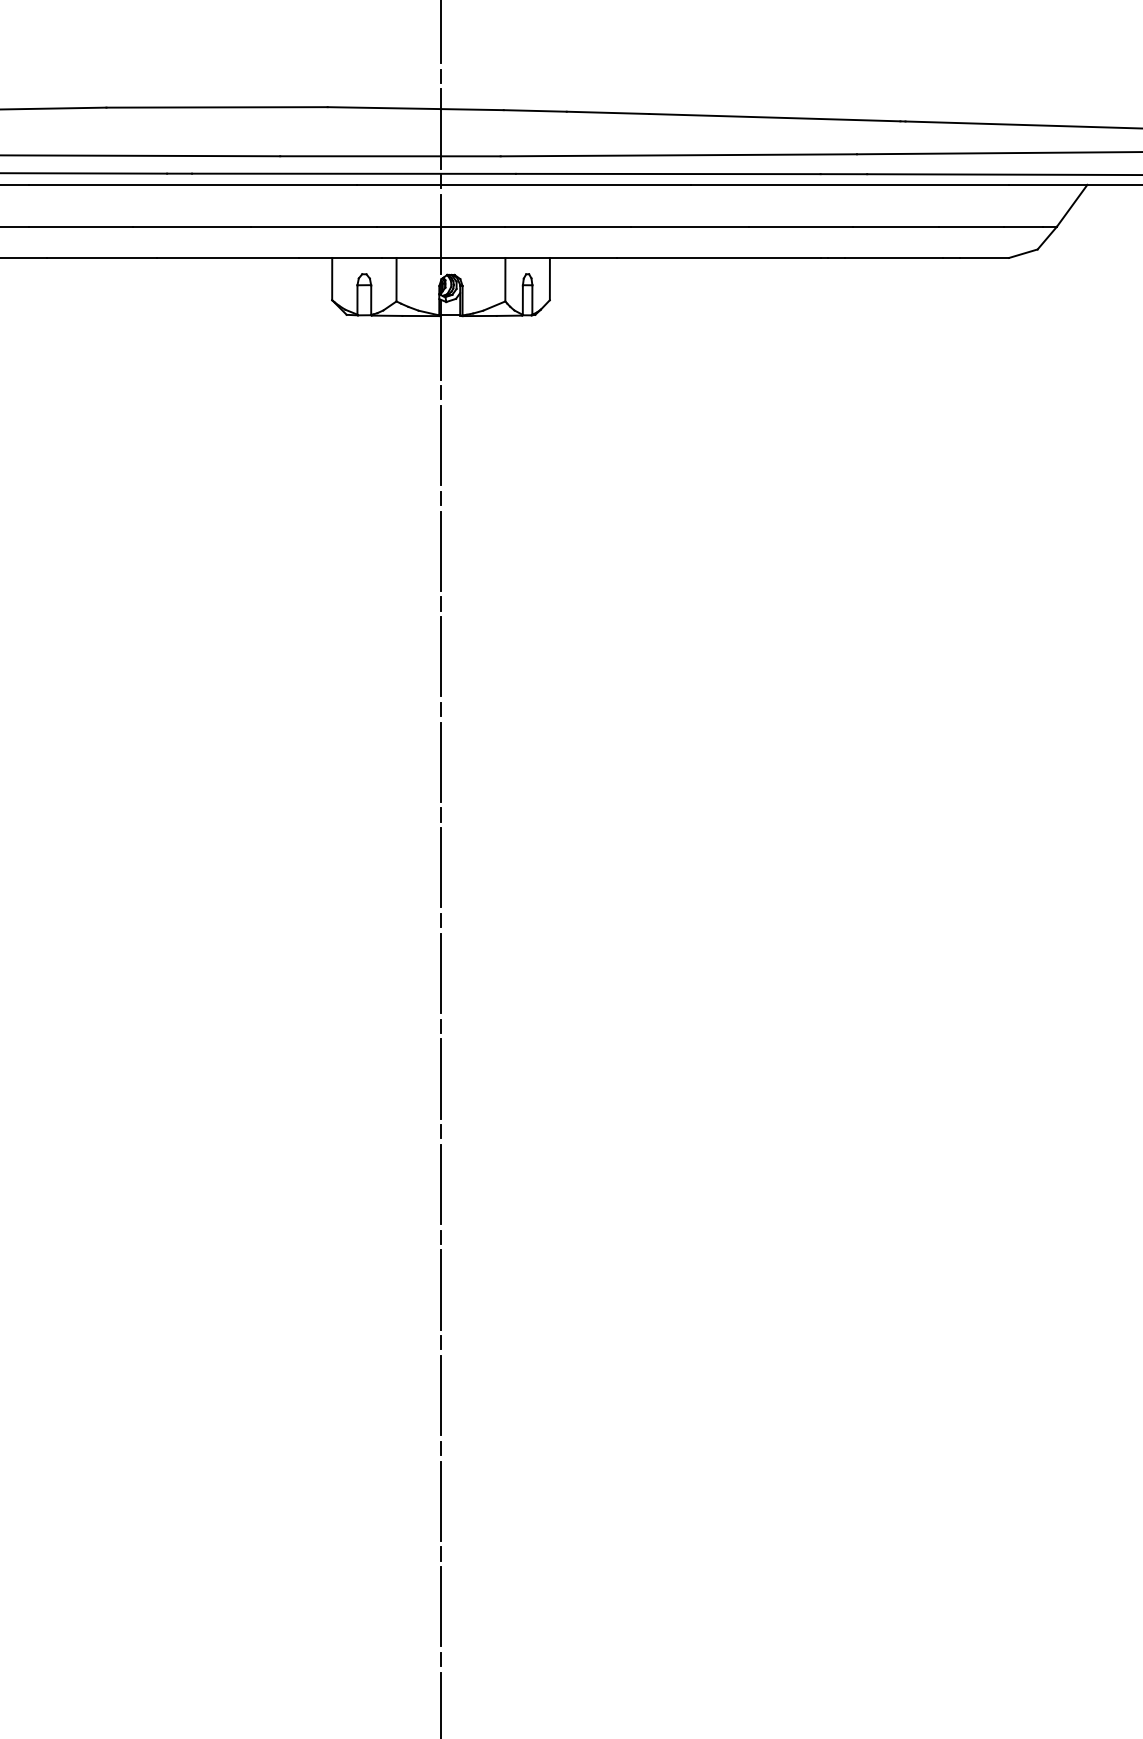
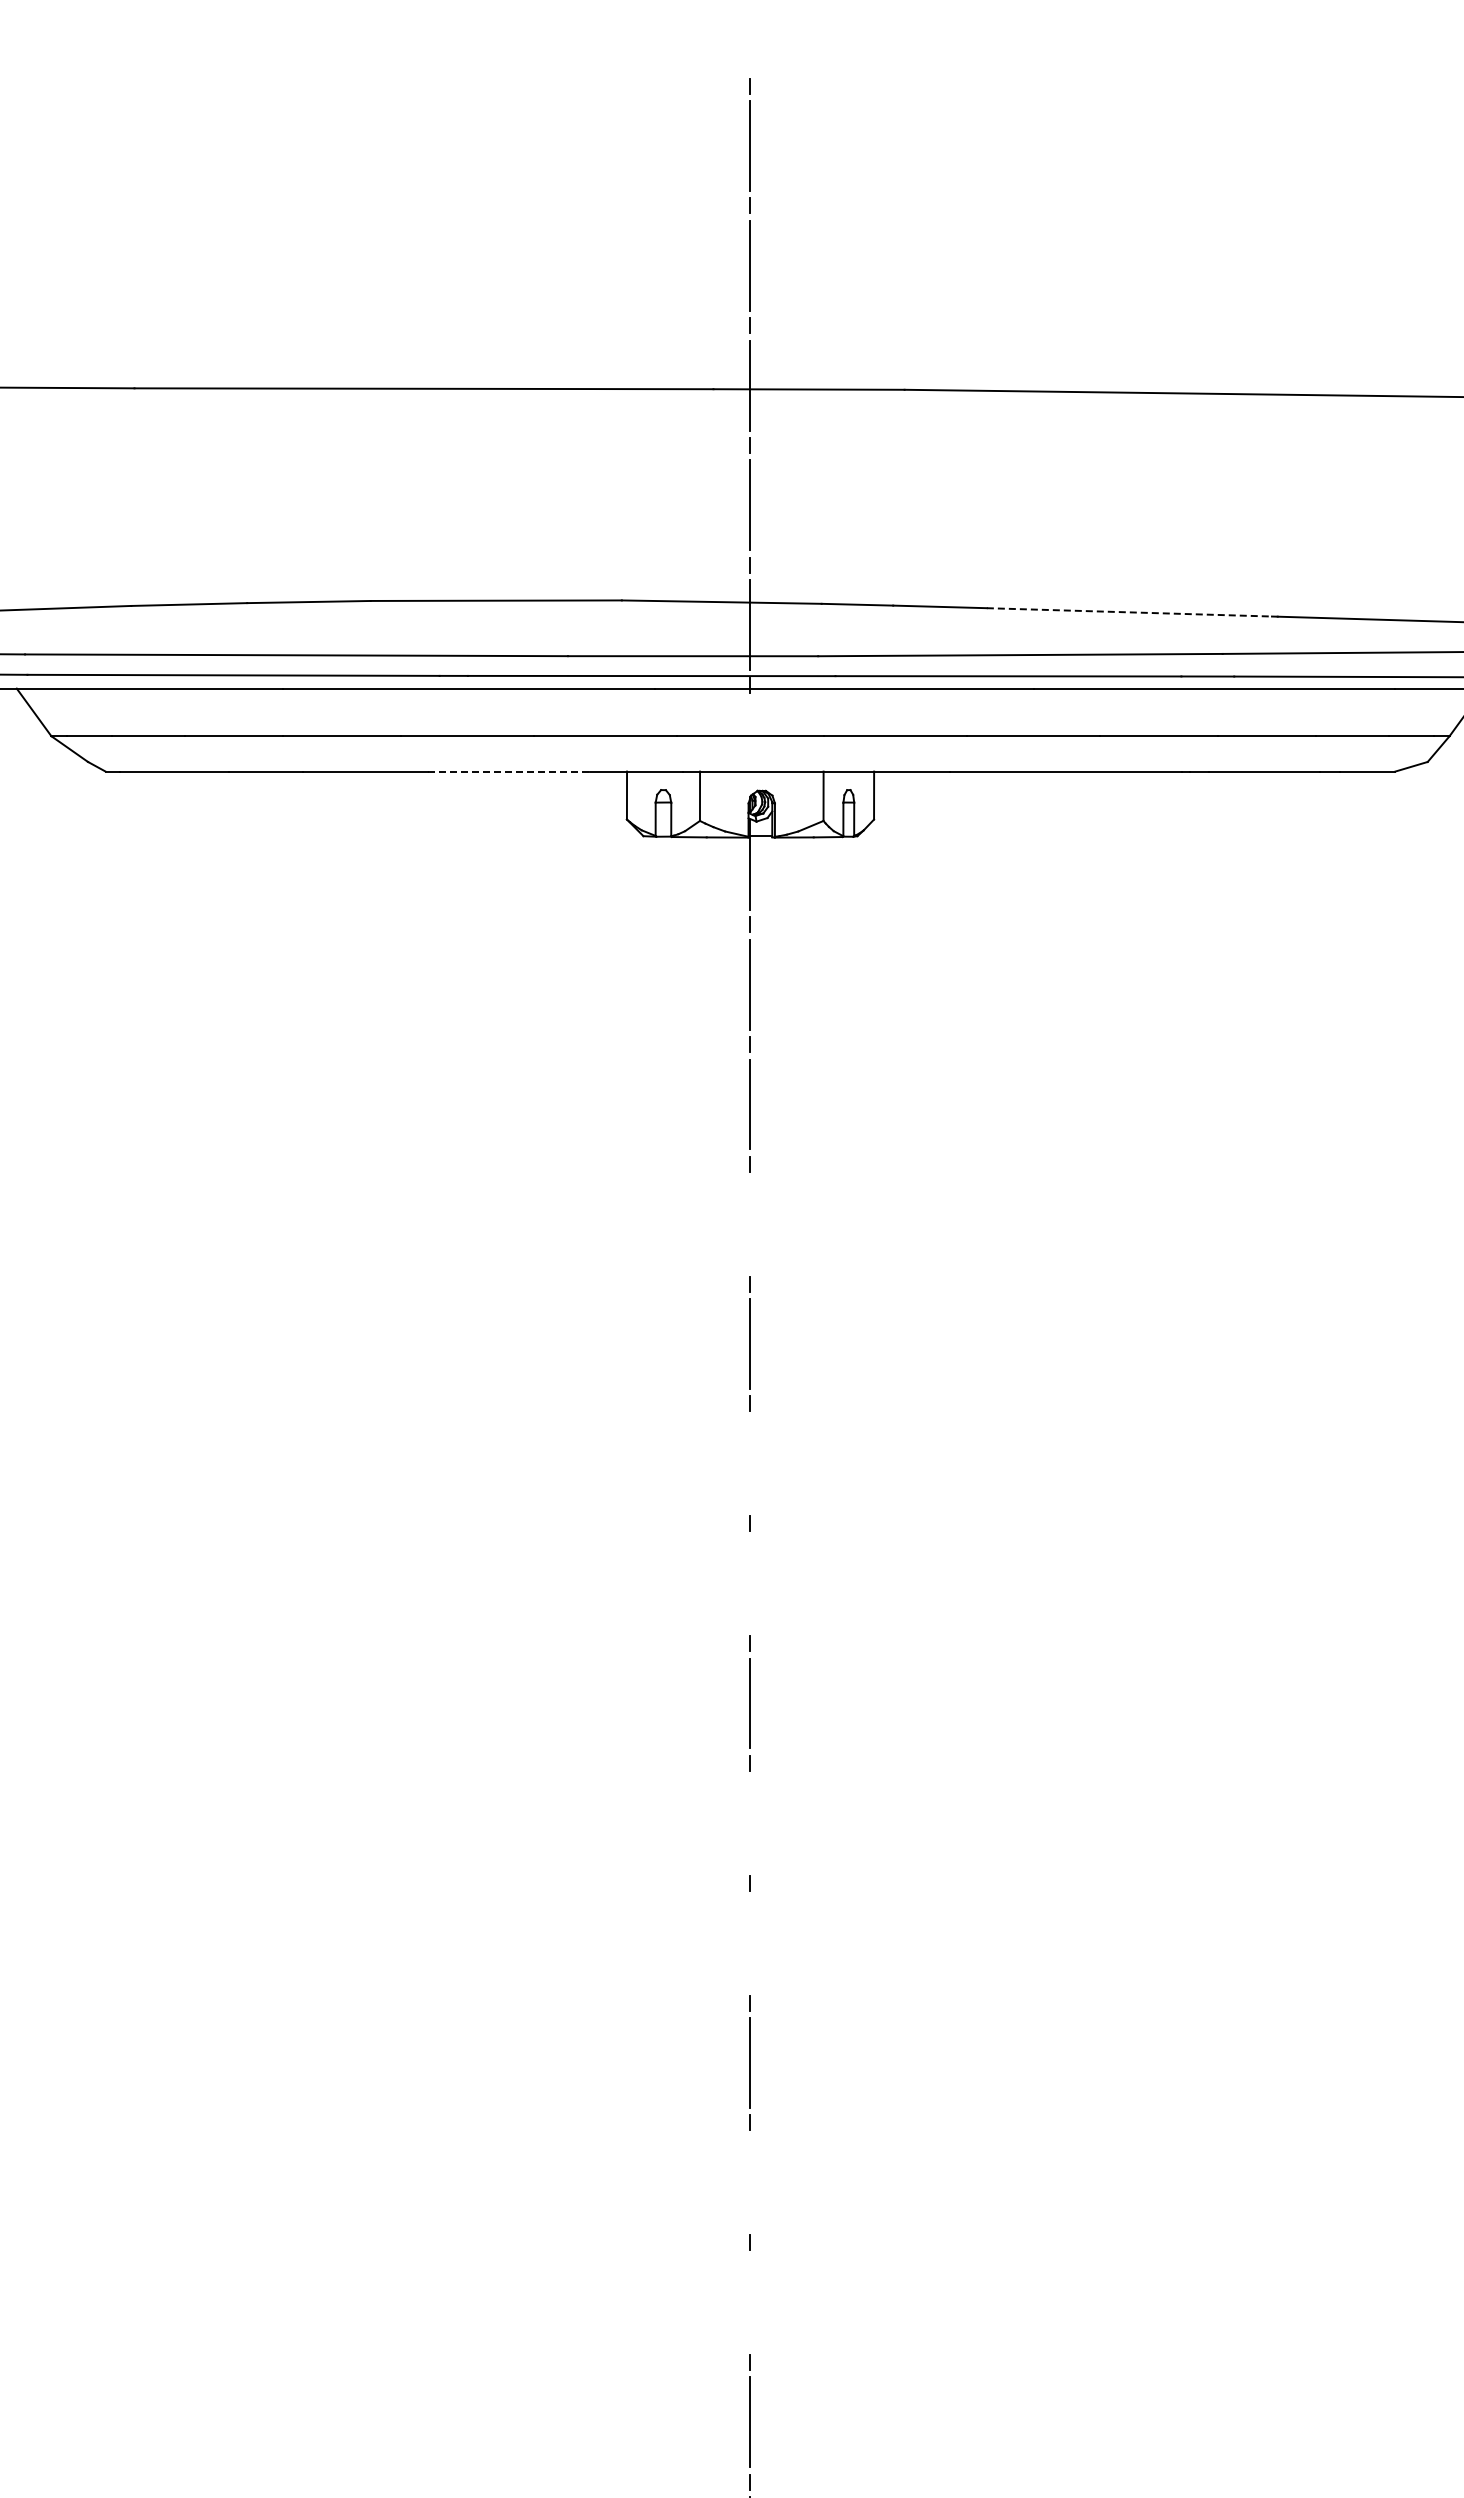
line: (774, 117) -> (1129, 612), solid -> dashed
line: (441, 234) -> (750, 744), removed
line: (227, 257) -> (508, 771), solid -> dashed
line: (441, 656) -> (750, 1224), removed
line: (441, 867) -> (750, 1463), removed
line: (441, 973) -> (750, 1583), removed
line: (441, 1184) -> (750, 1823), removed
line: (441, 1290) -> (750, 1943), removed
line: (441, 1500) -> (750, 2182), removed
line: (441, 1606) -> (750, 2302), removed

